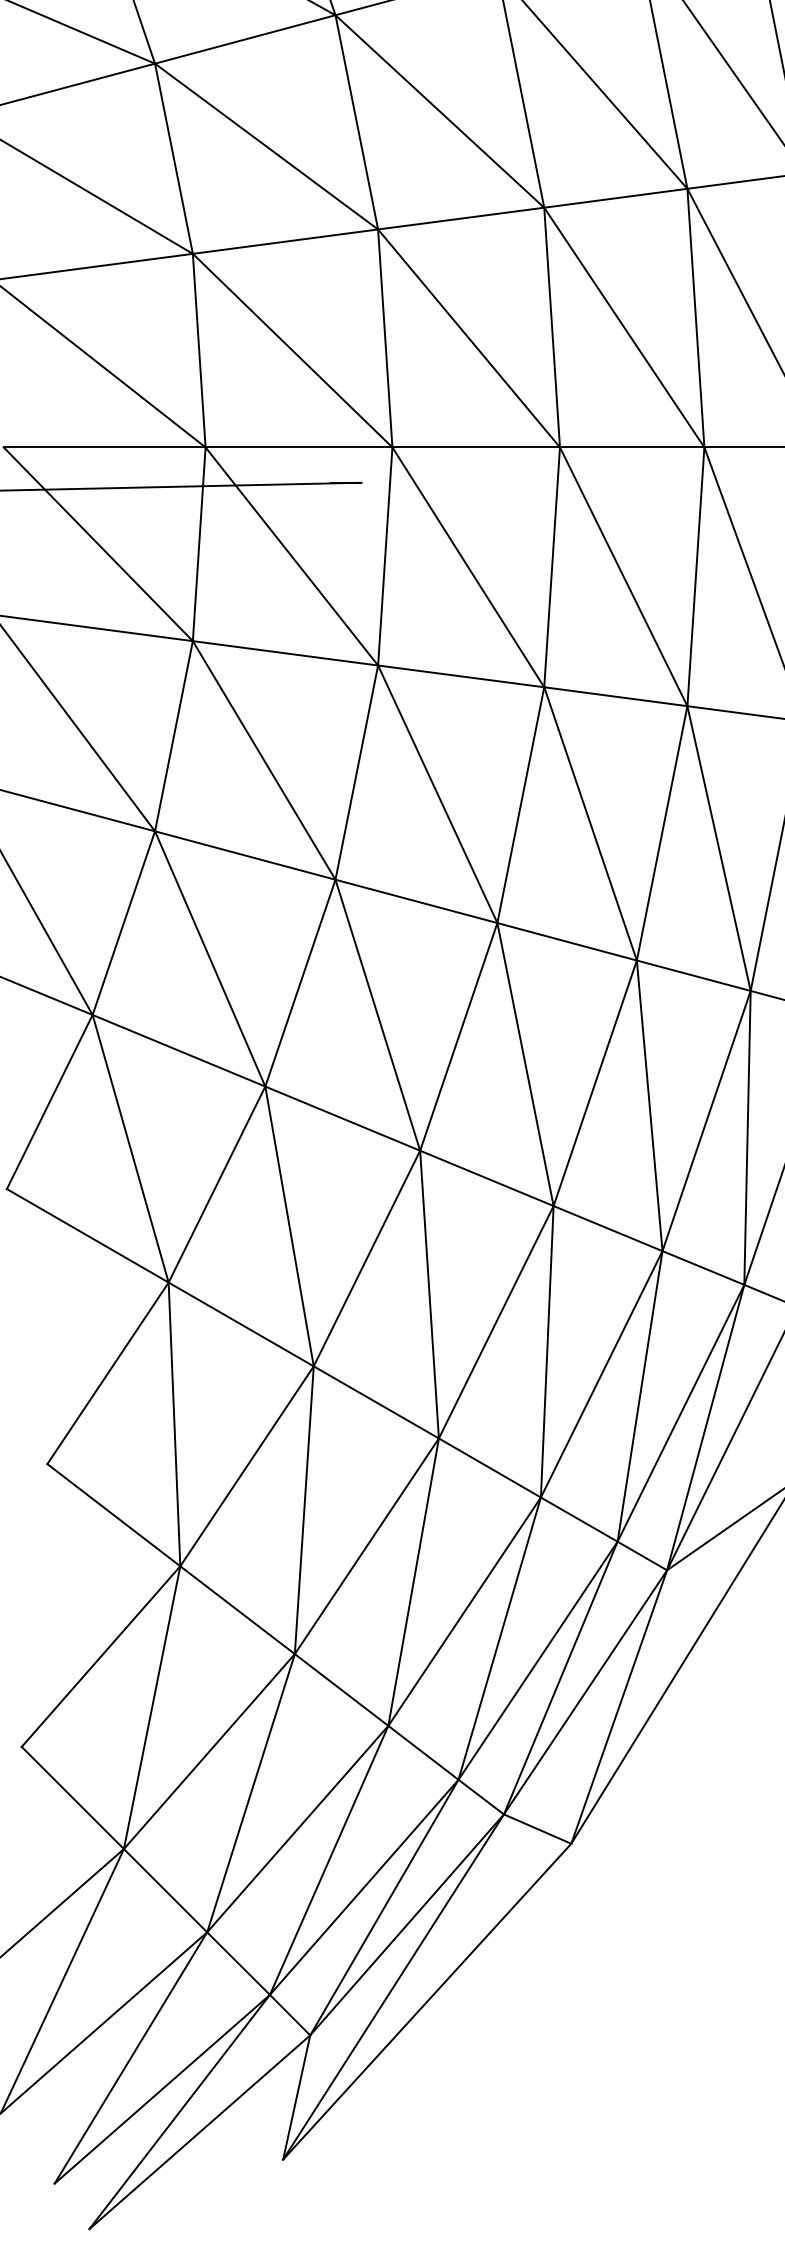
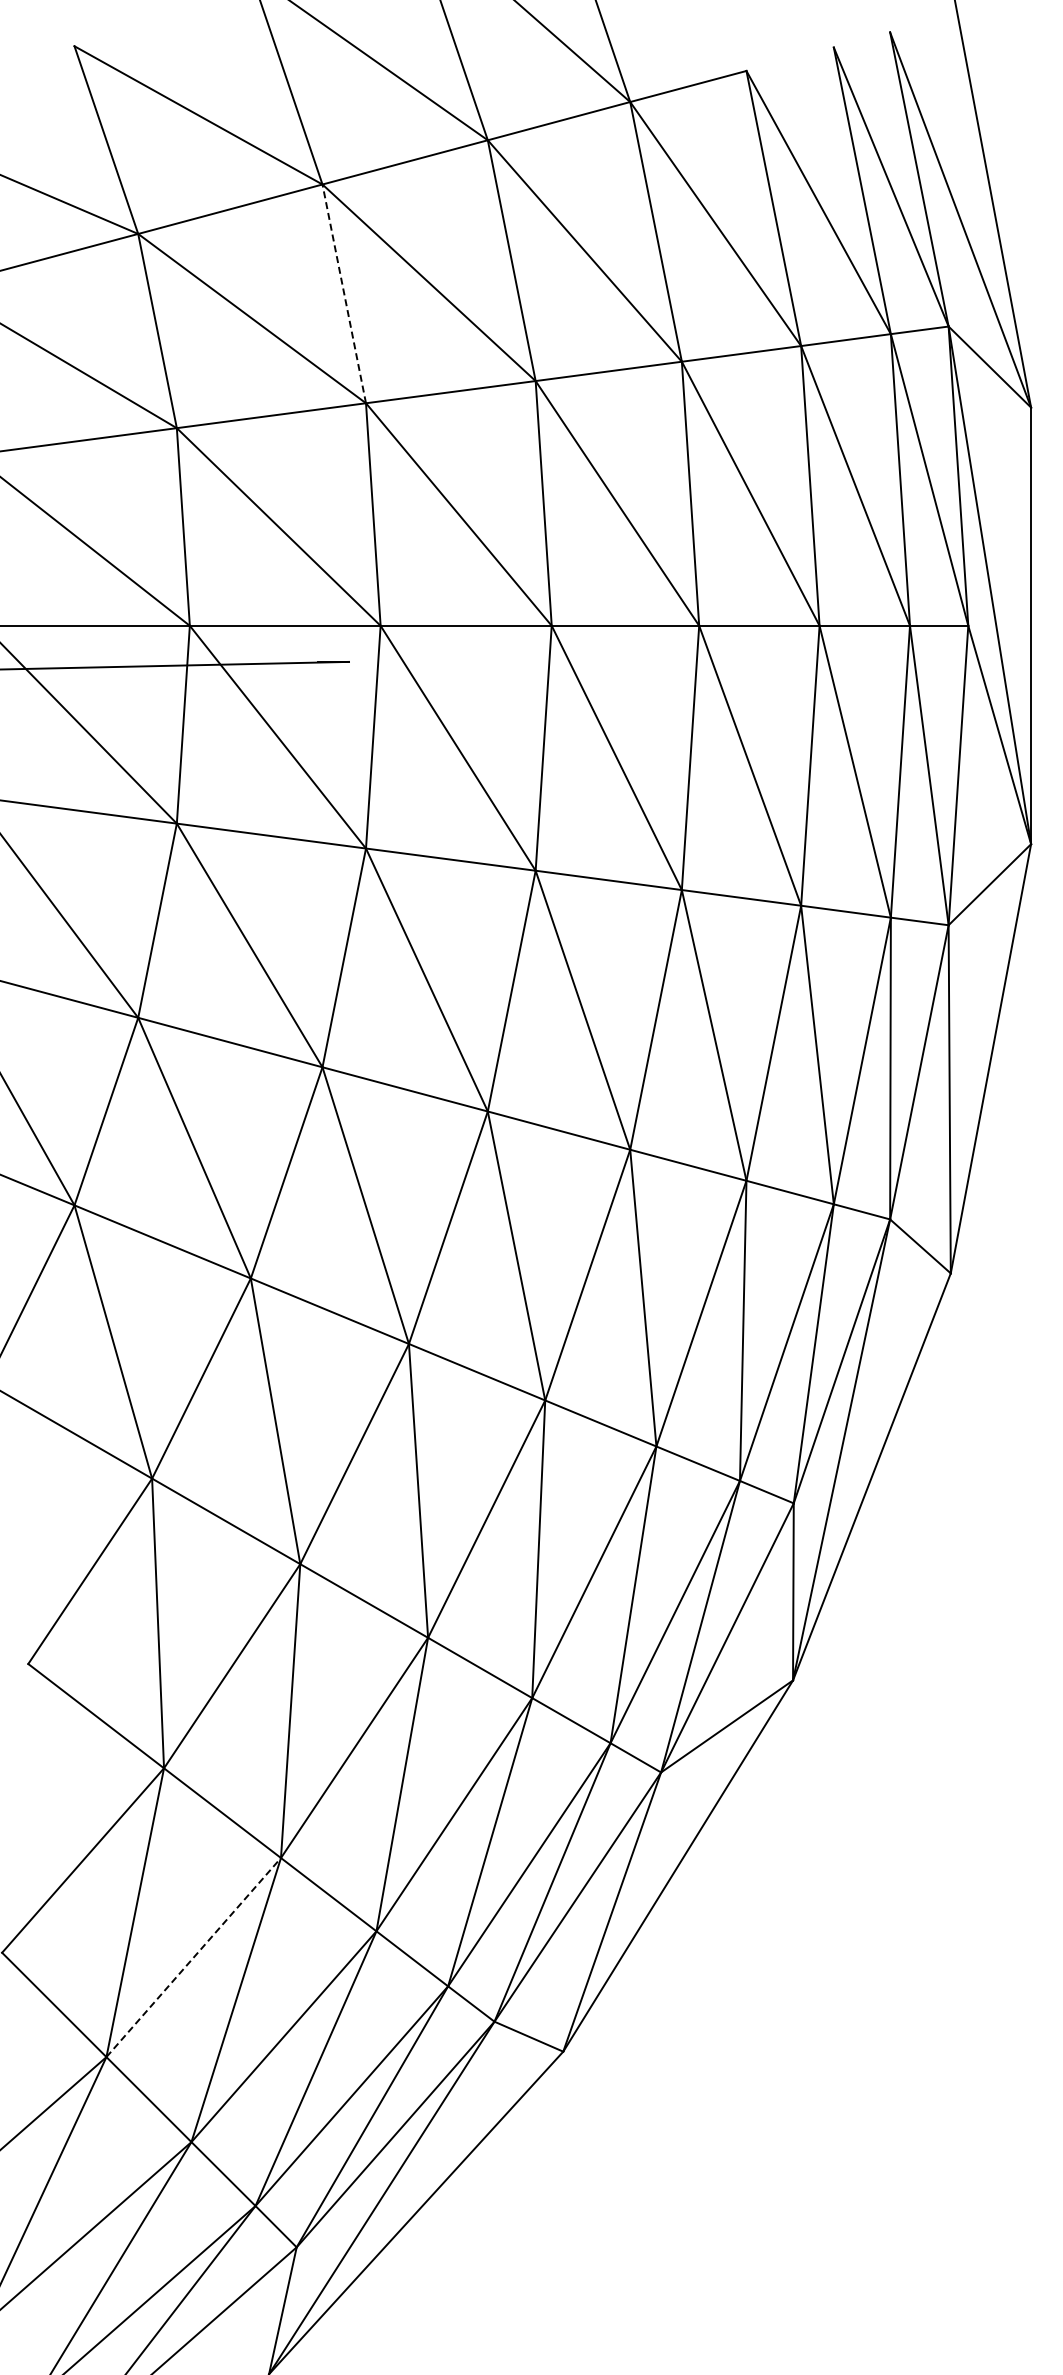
line: (357, 121) -> (344, 293), solid -> dashed
line: (210, 1751) -> (194, 1957), solid -> dashed

